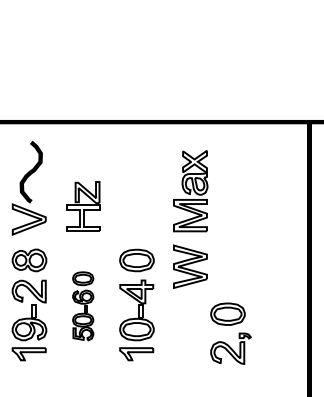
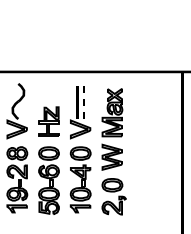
part: (136, 190) -> (80, 112), added
part: (82, 306) -> (48, 180), size x1.67
part: (229, 333) -> (113, 196), moved

